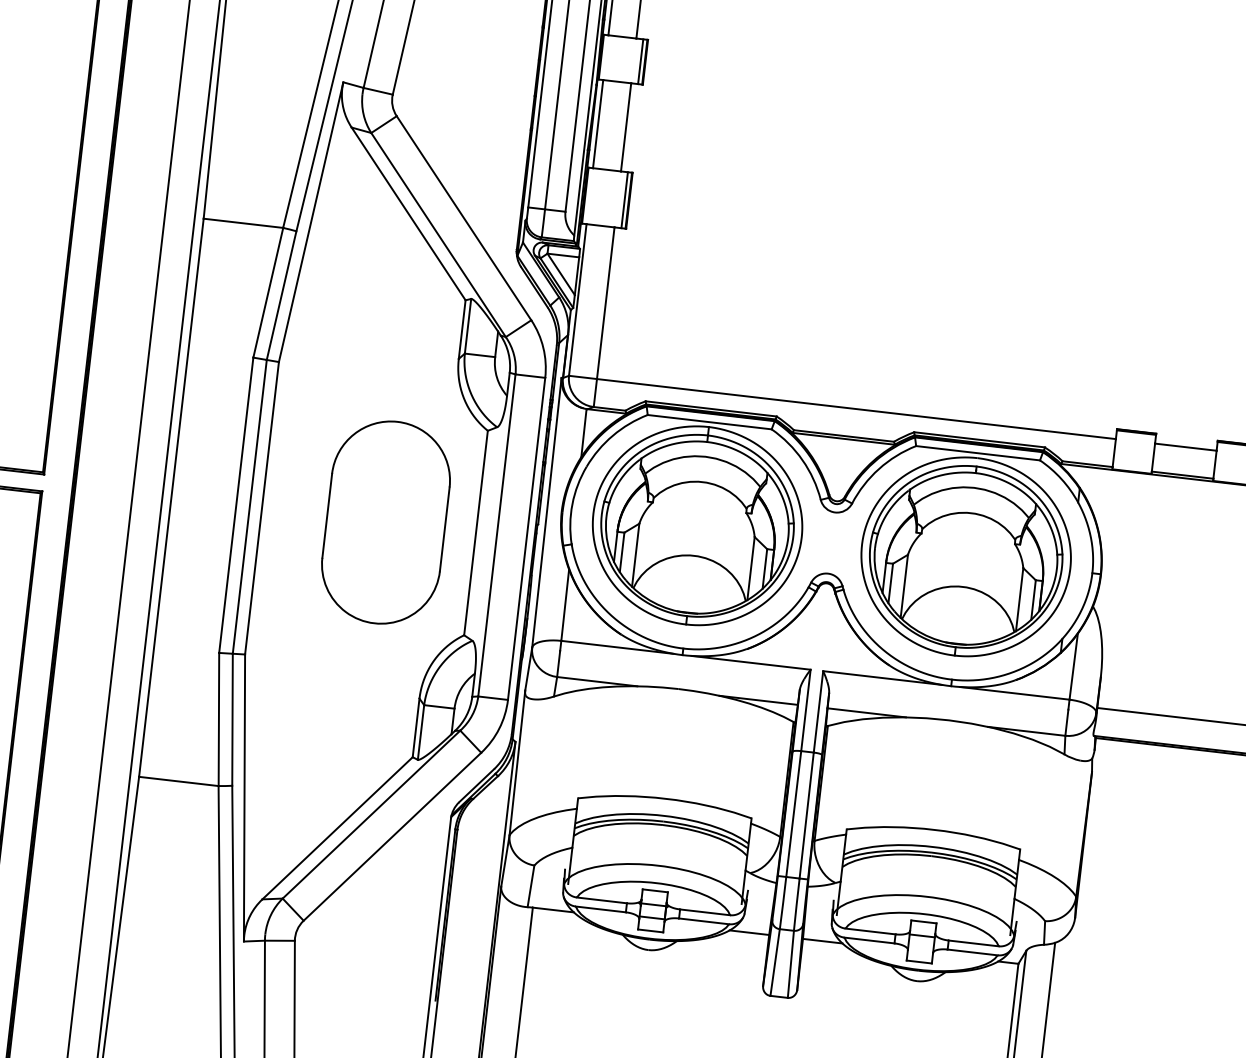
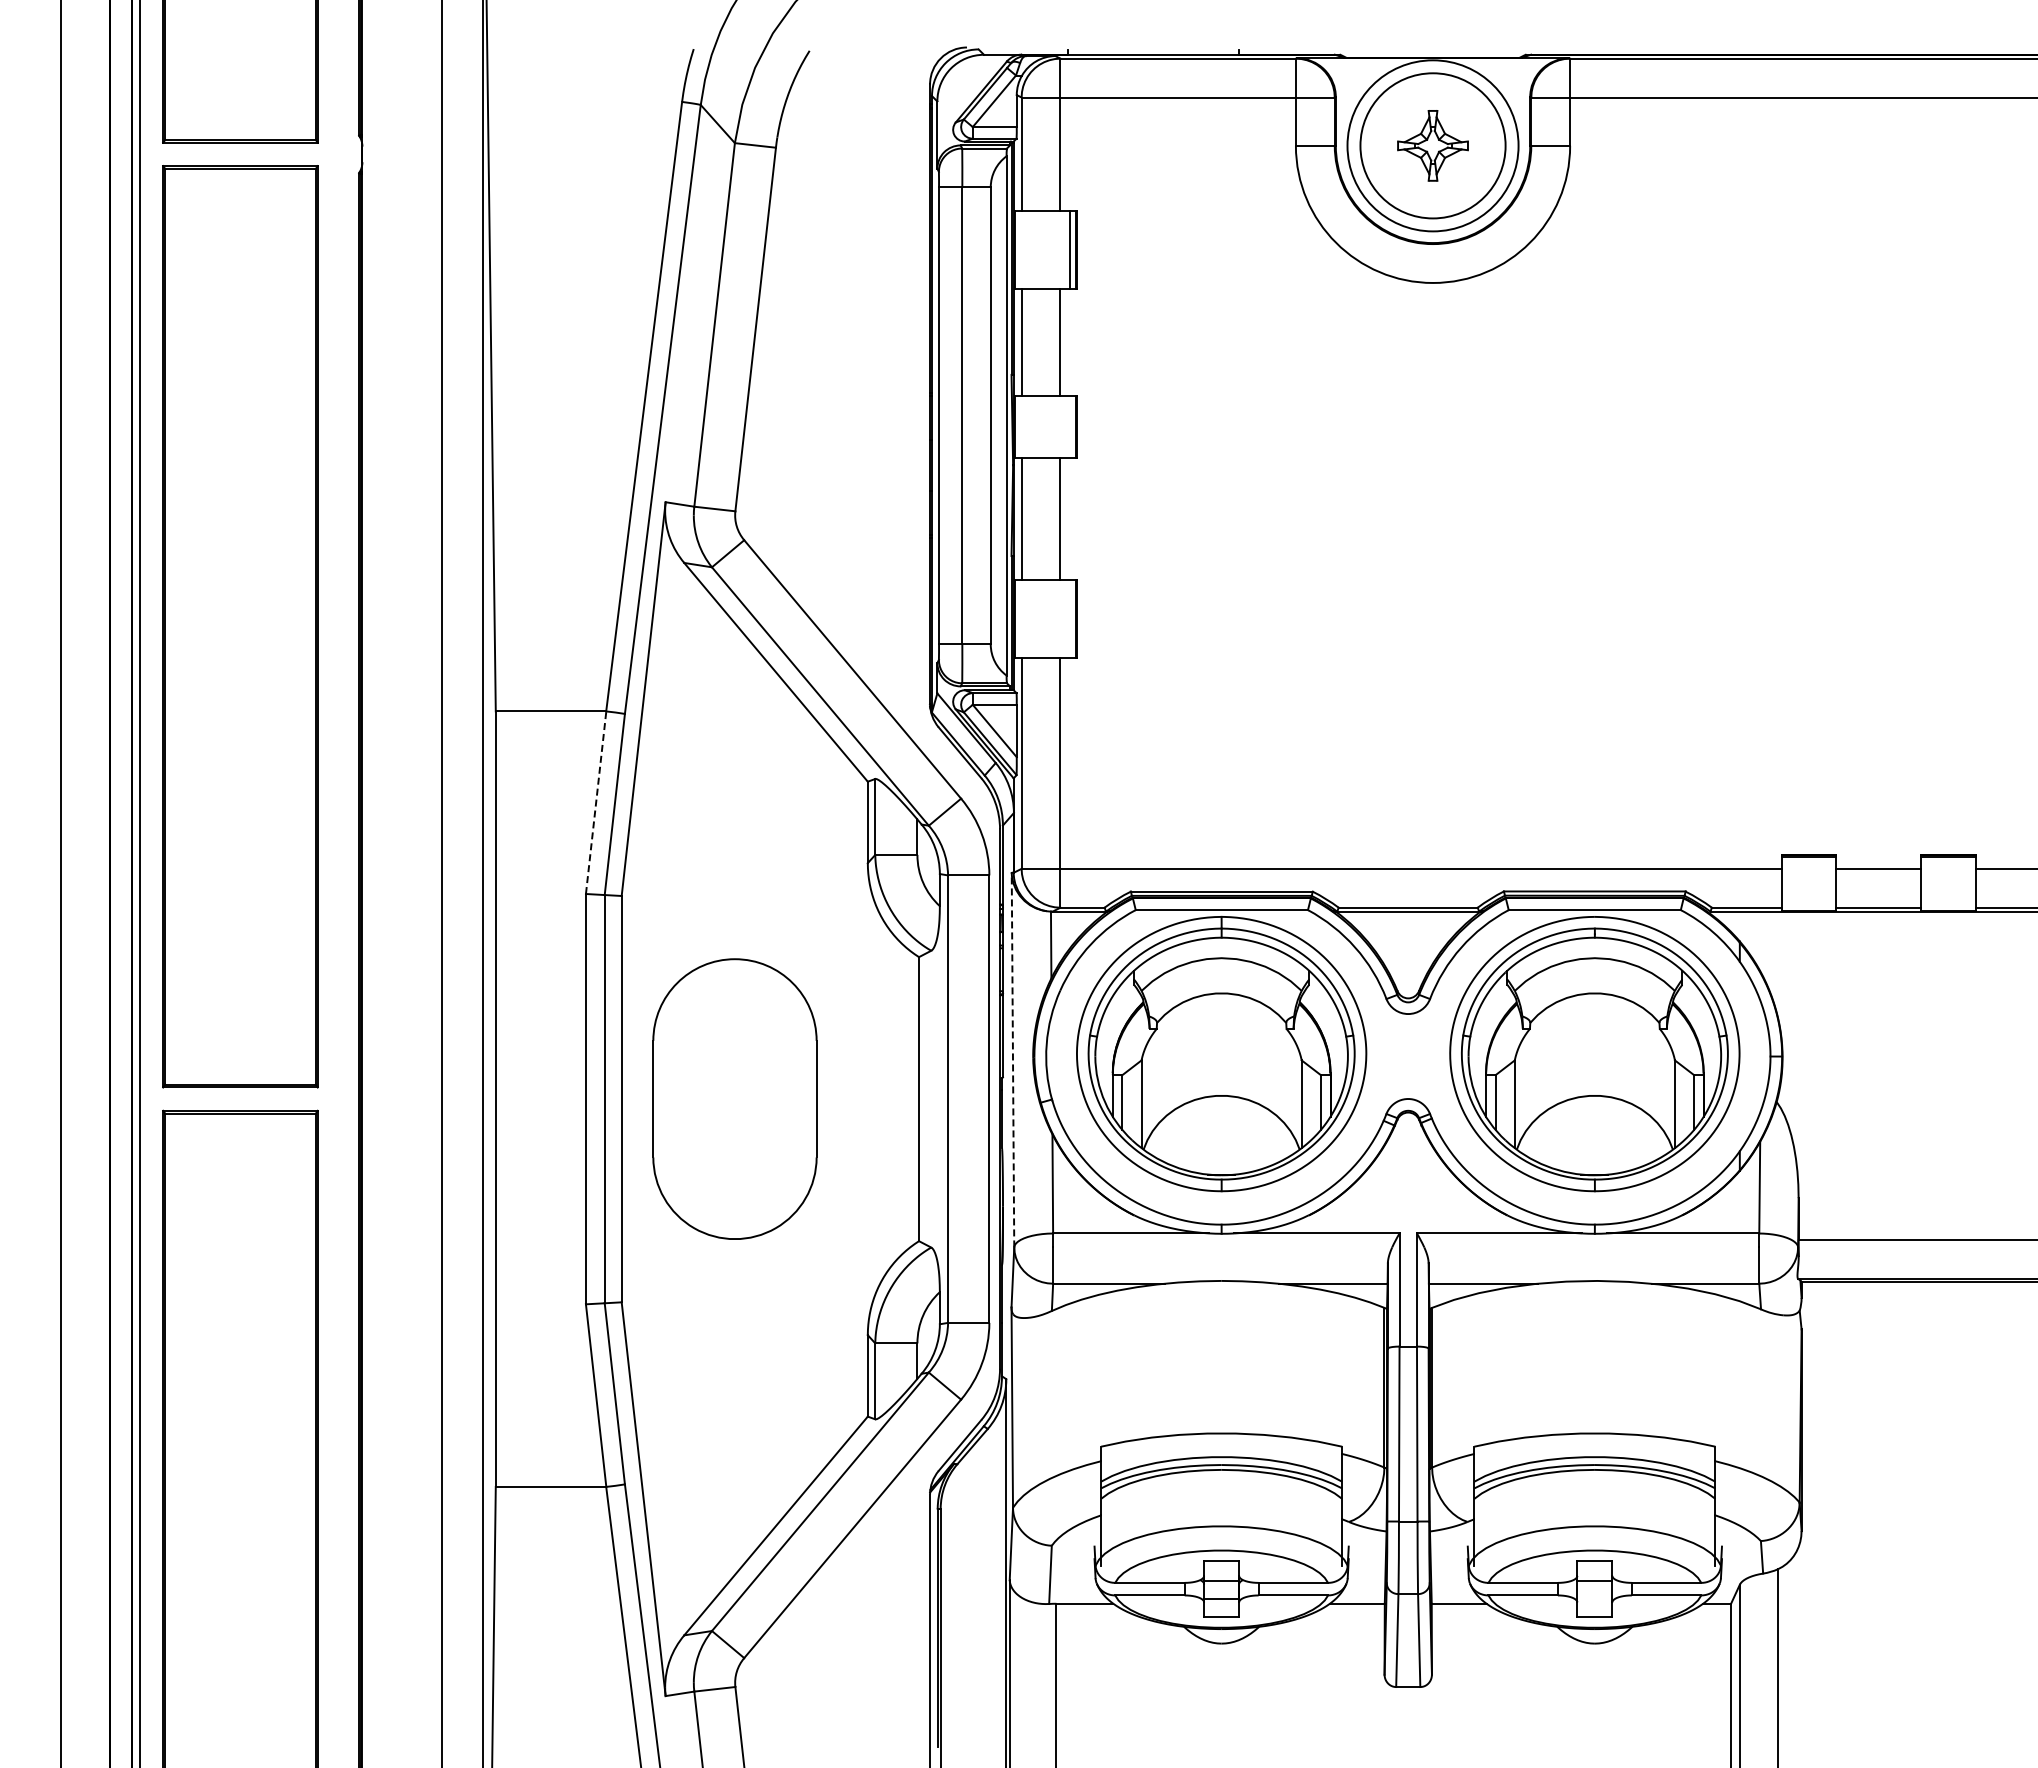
line: (641, 61) -> (1070, 426), removed
line: (624, 200) -> (1070, 619), removed
line: (268, 292) -> (596, 802), solid -> dashed
line: (547, 512) -> (1013, 1059), solid -> dashed
part: (385, 522) -> (734, 1098), moved

